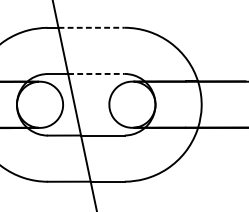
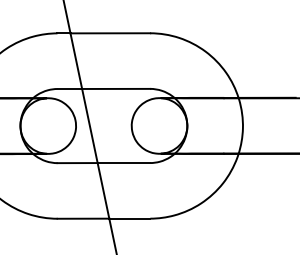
line: (91, 27) -> (110, 33), dashed -> solid
line: (96, 73) -> (116, 88), dashed -> solid

